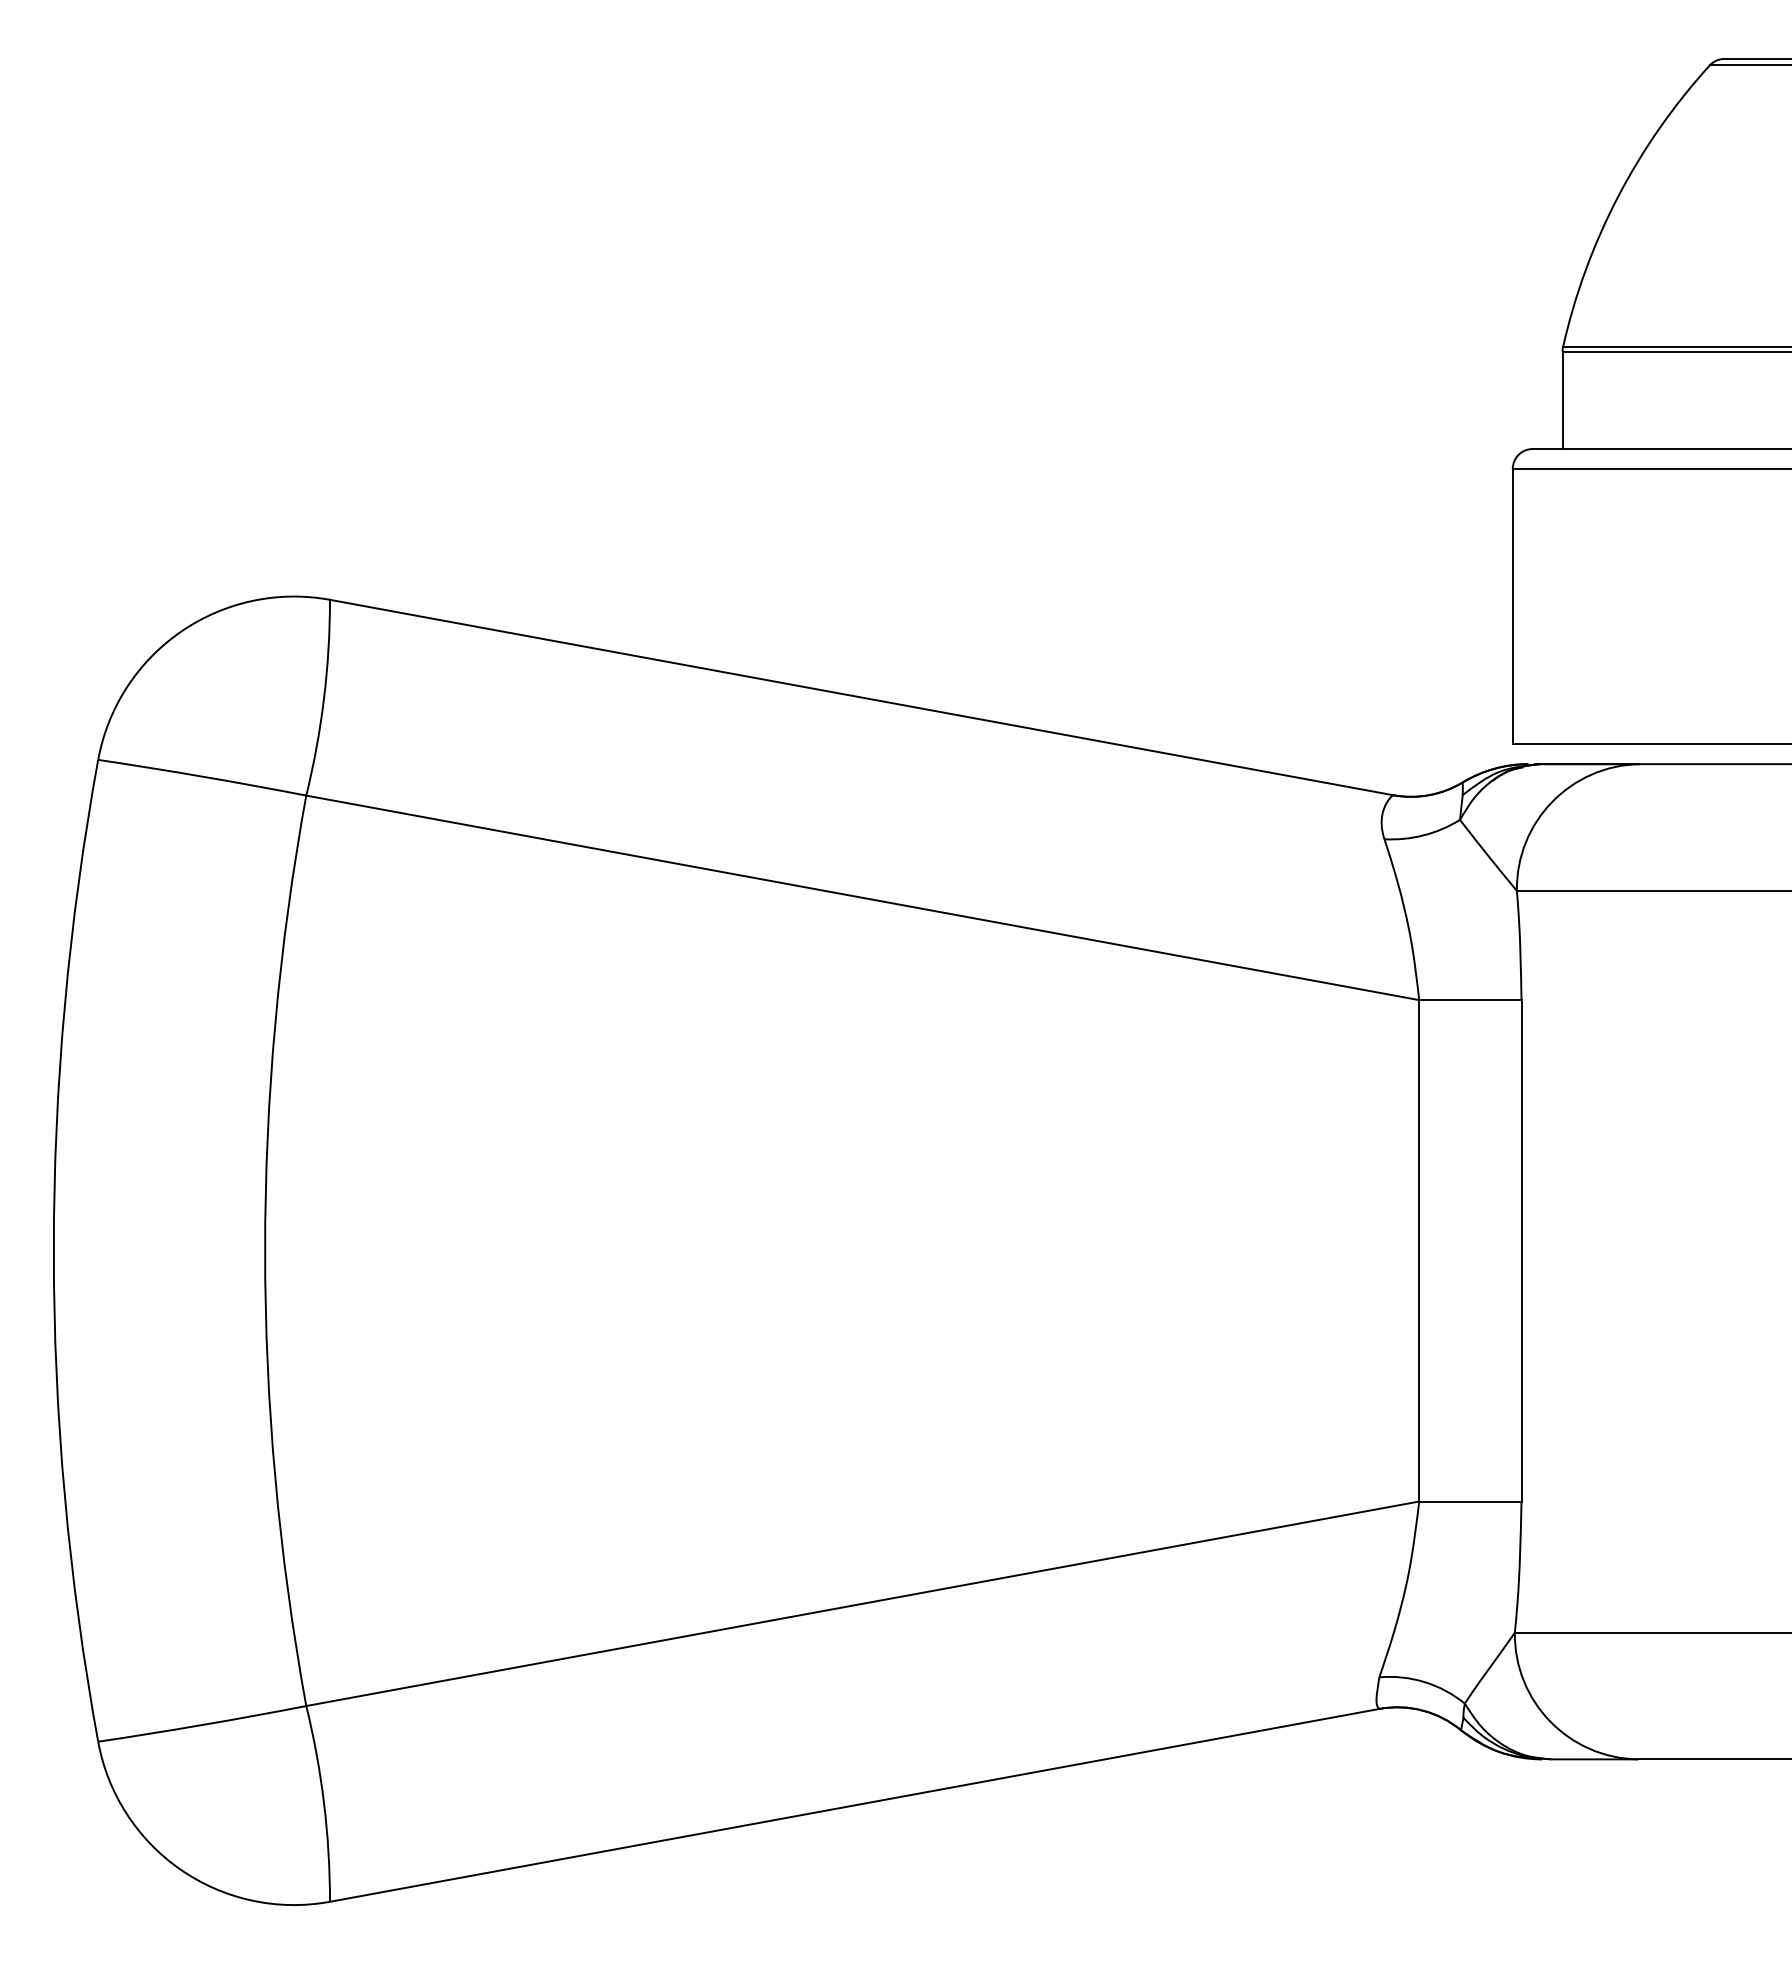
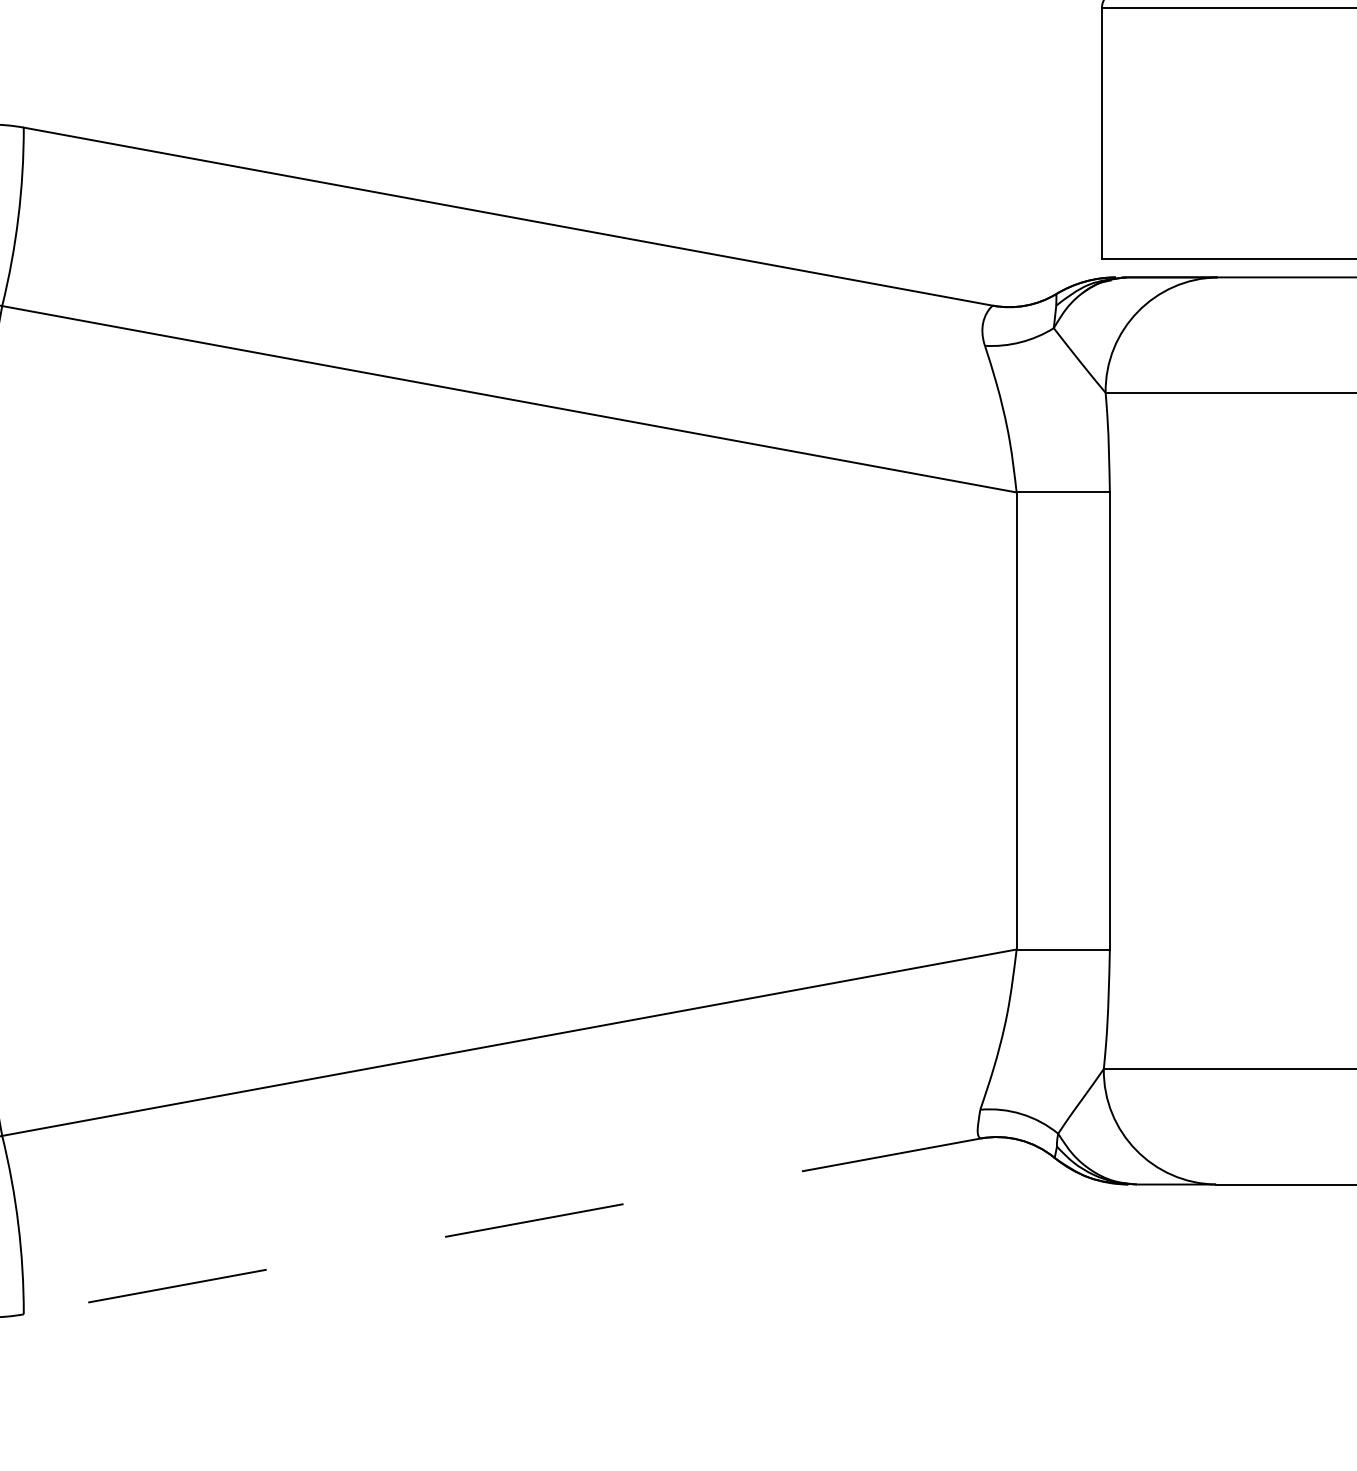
line: (854, 1805) -> (501, 1226), solid -> dashed

